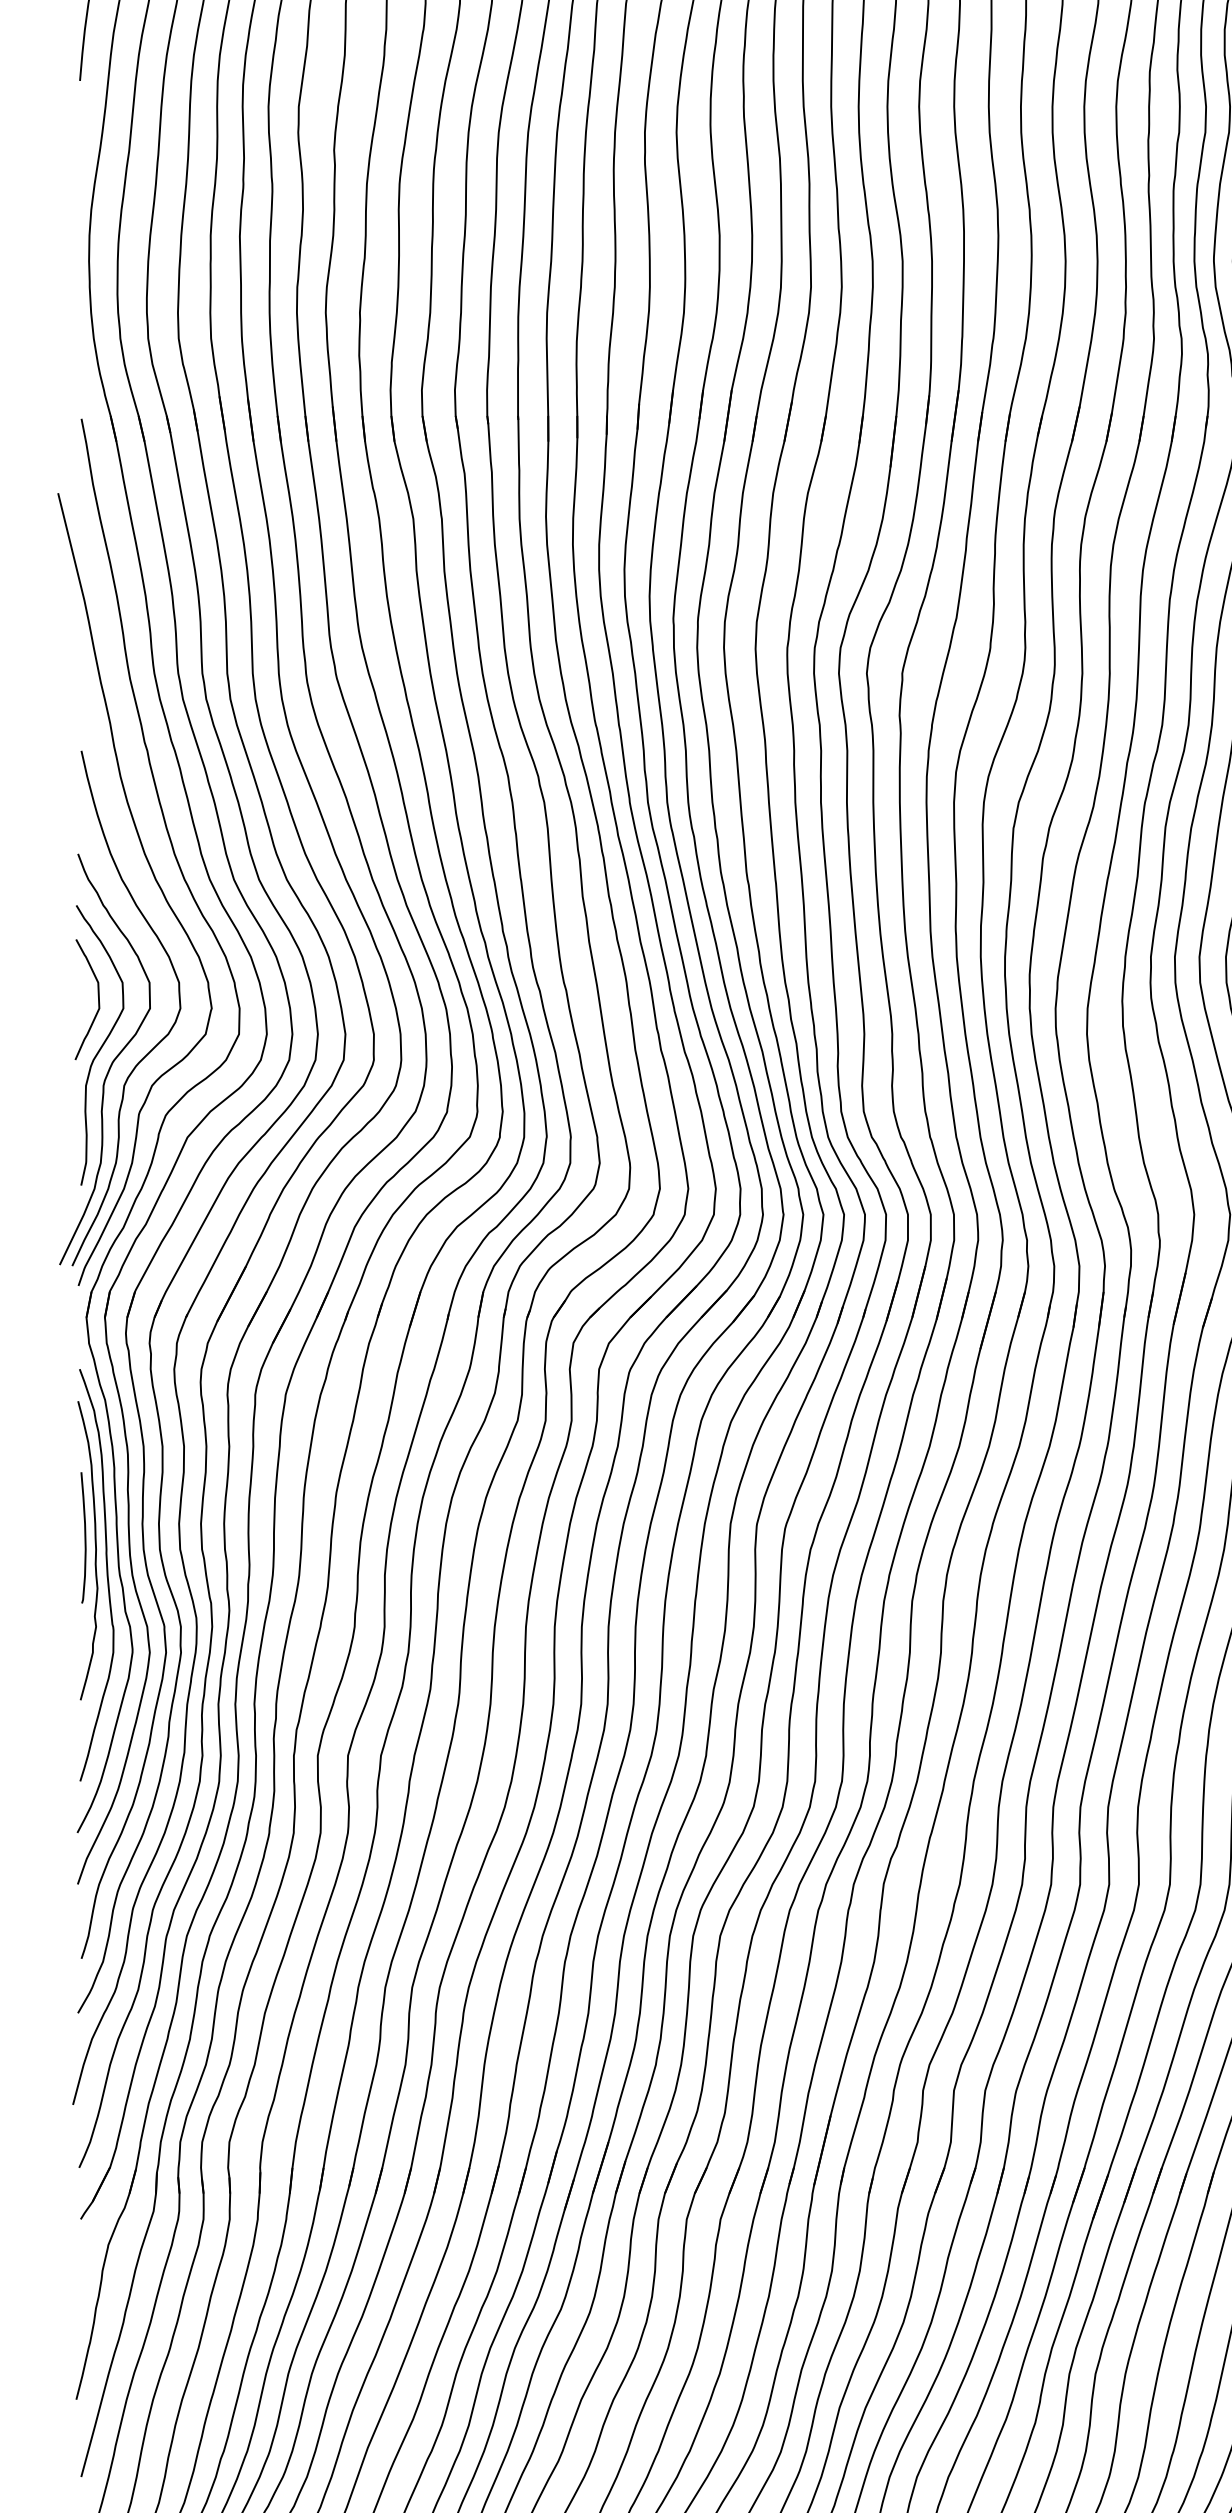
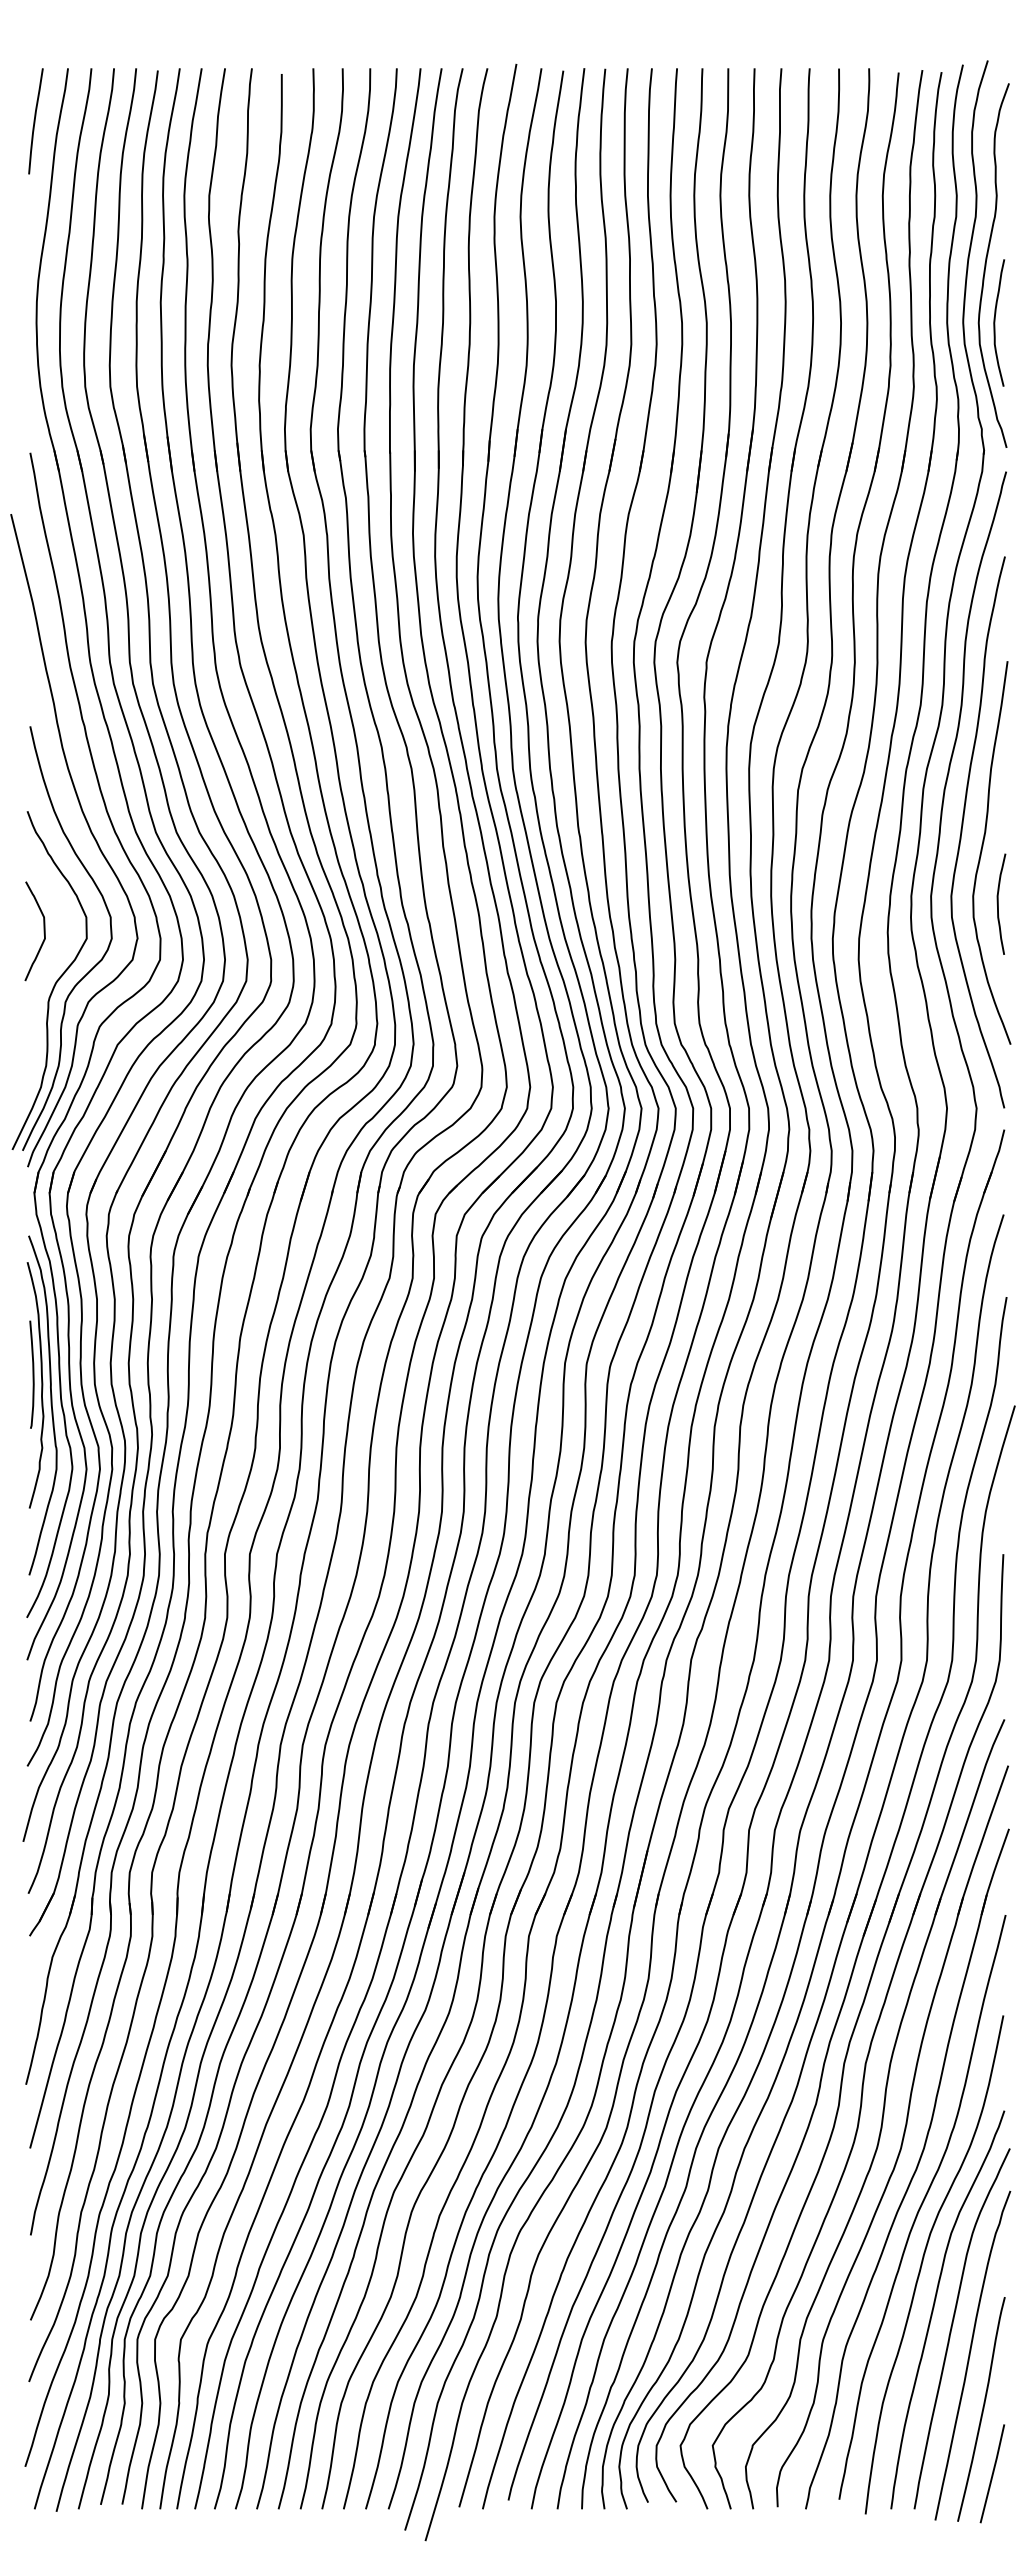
curve: (101, 1044) -> (46, 968), removed

